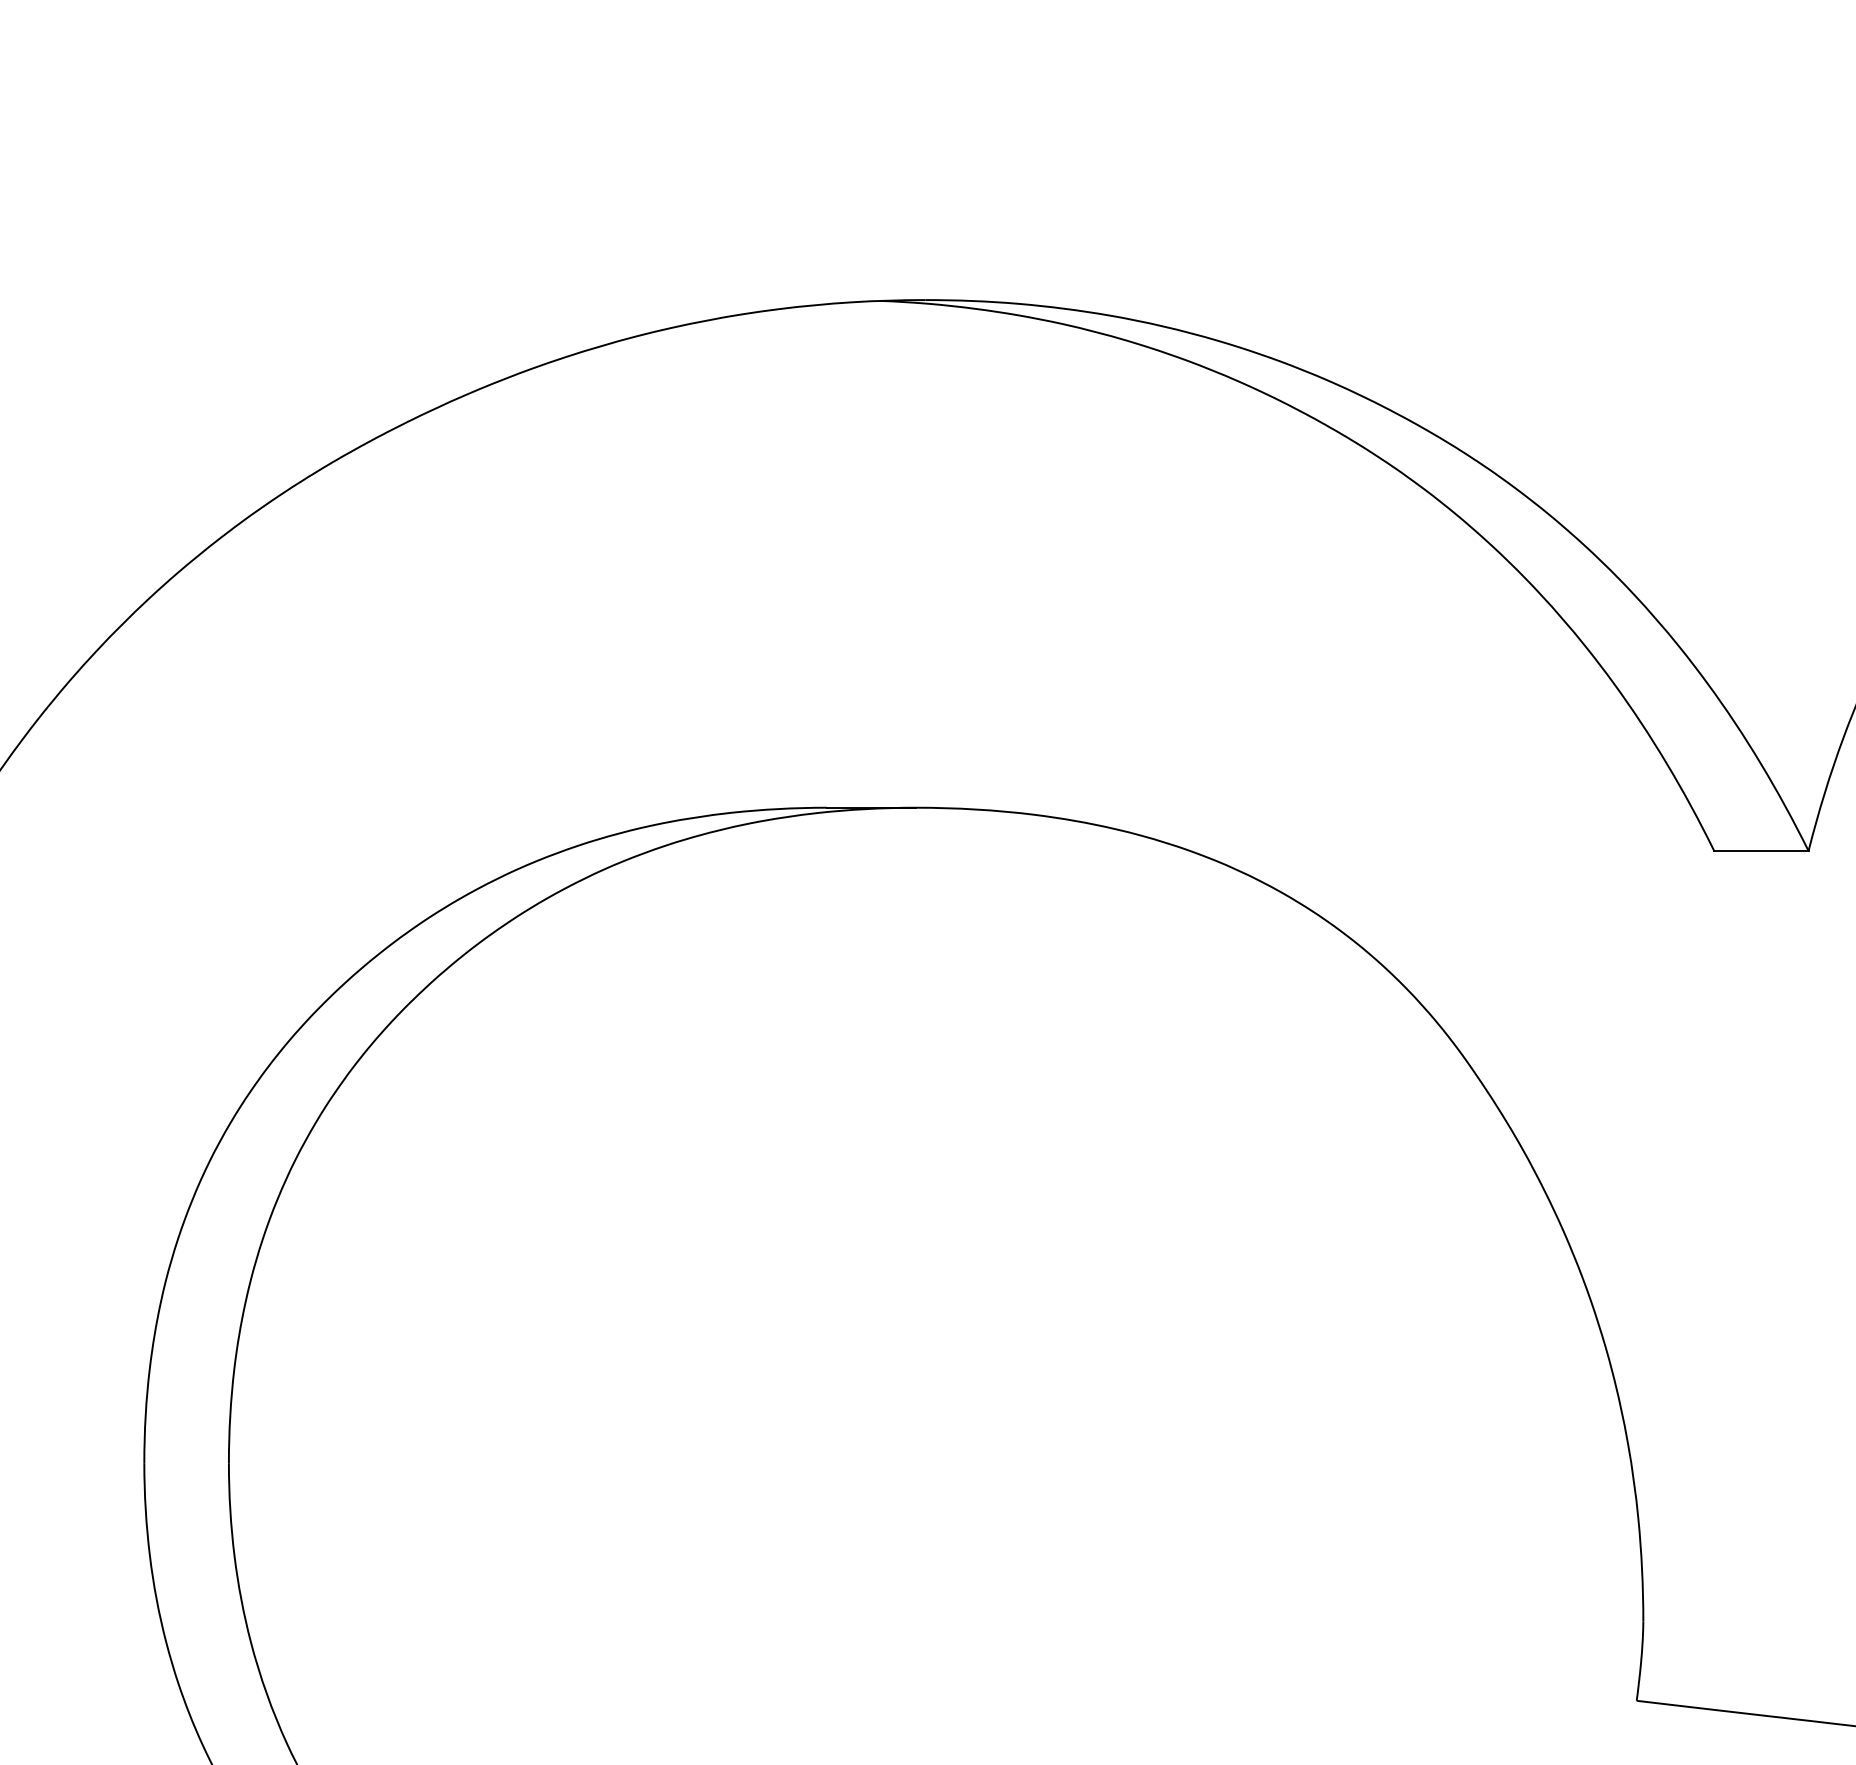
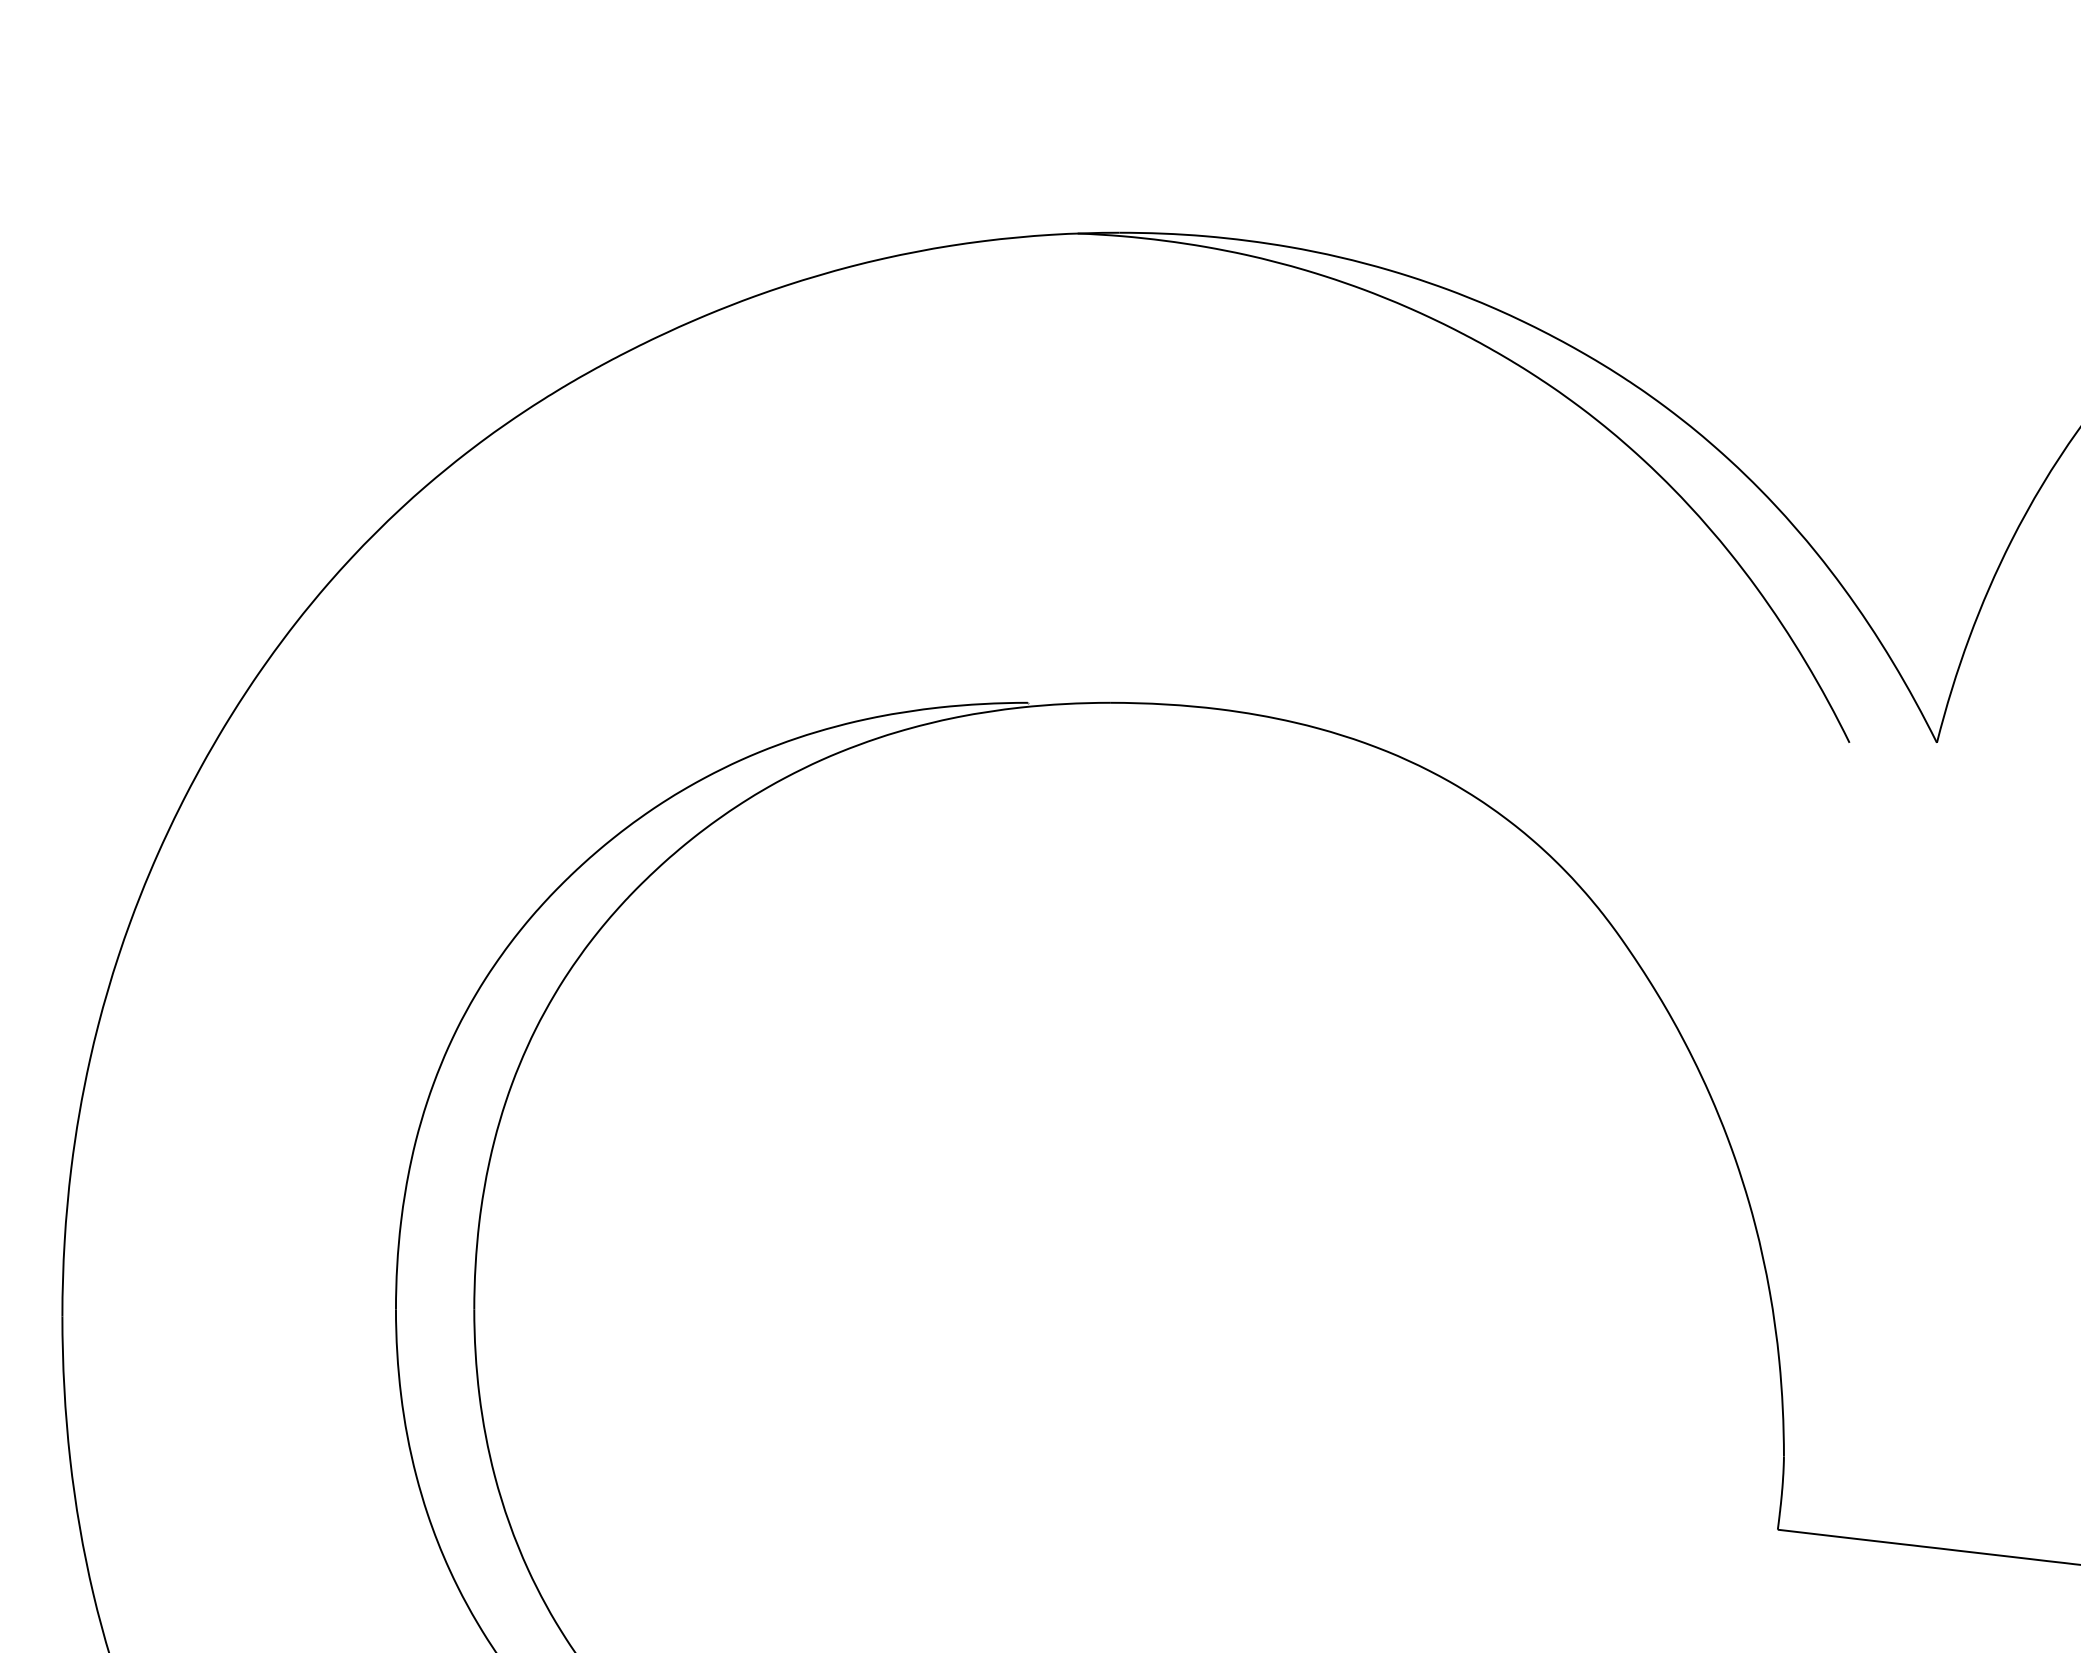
line: (1760, 850) -> (1892, 742), removed

